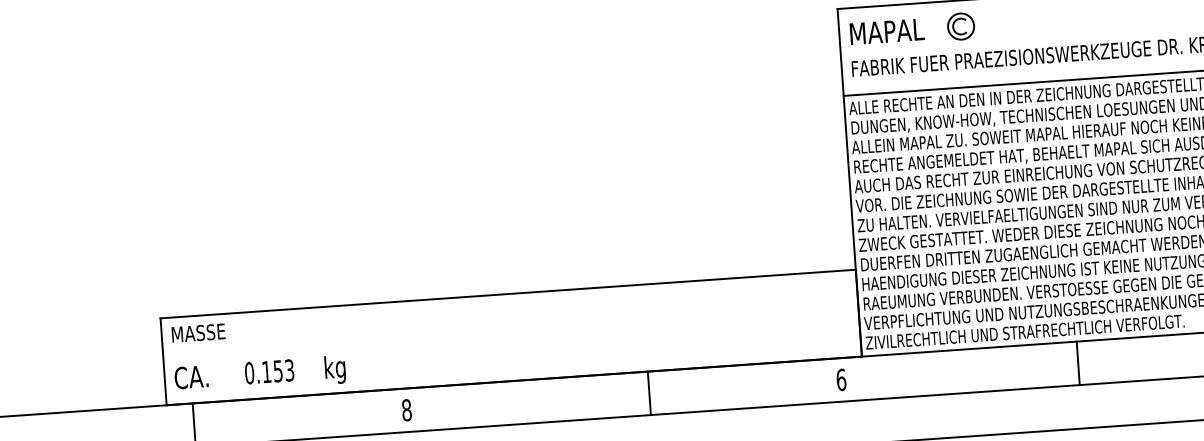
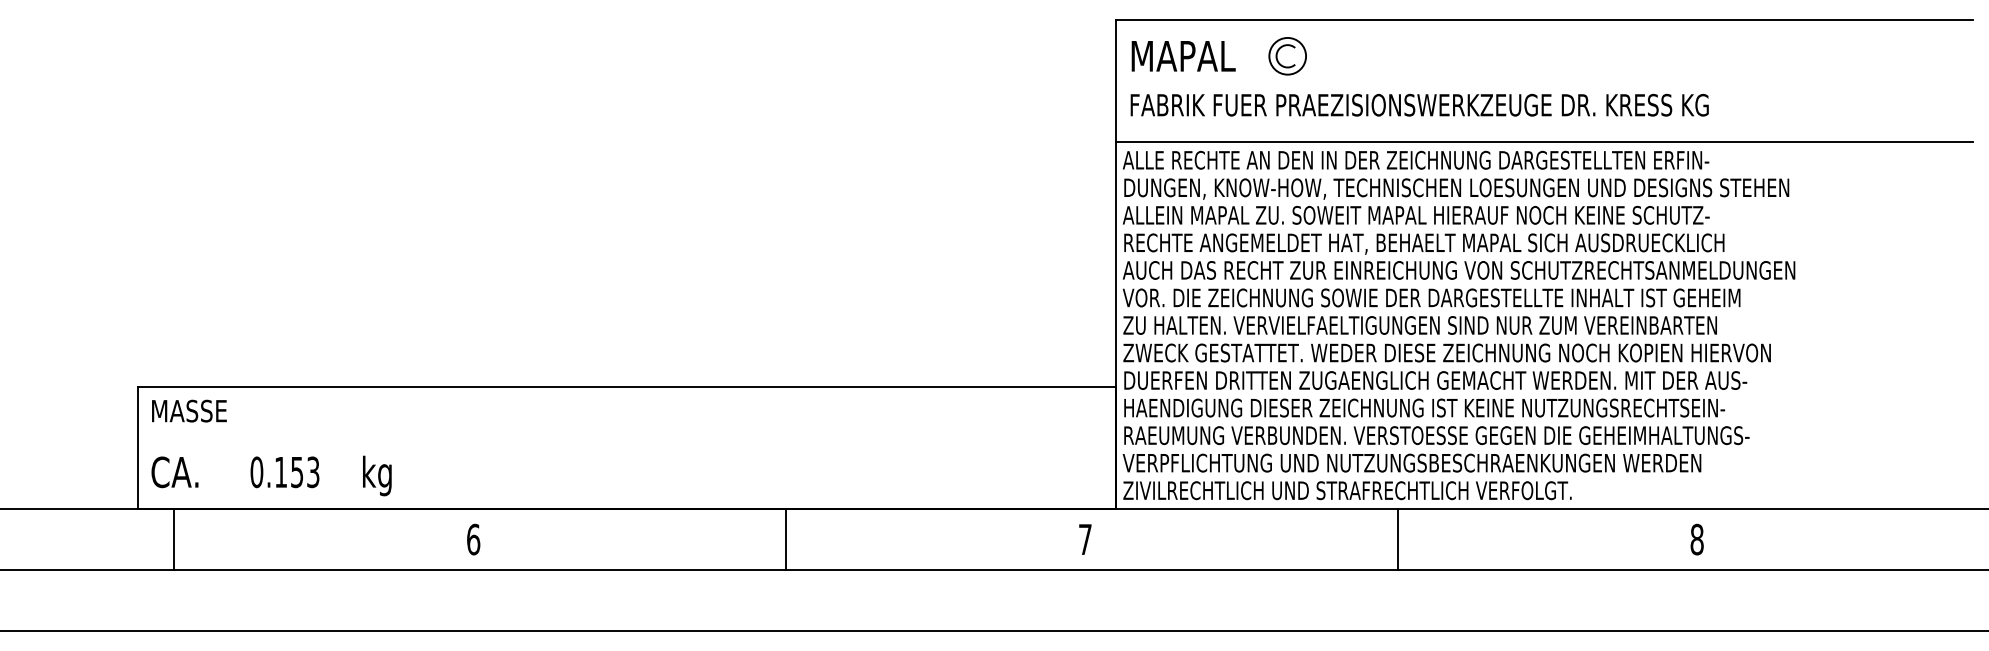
line: (1077, 363) -> (1397, 539), moved
text: (841, 379) -> (1085, 539), 6 -> 7
line: (649, 393) -> (786, 539), moved
text: (406, 410) -> (473, 539), 8 -> 6

